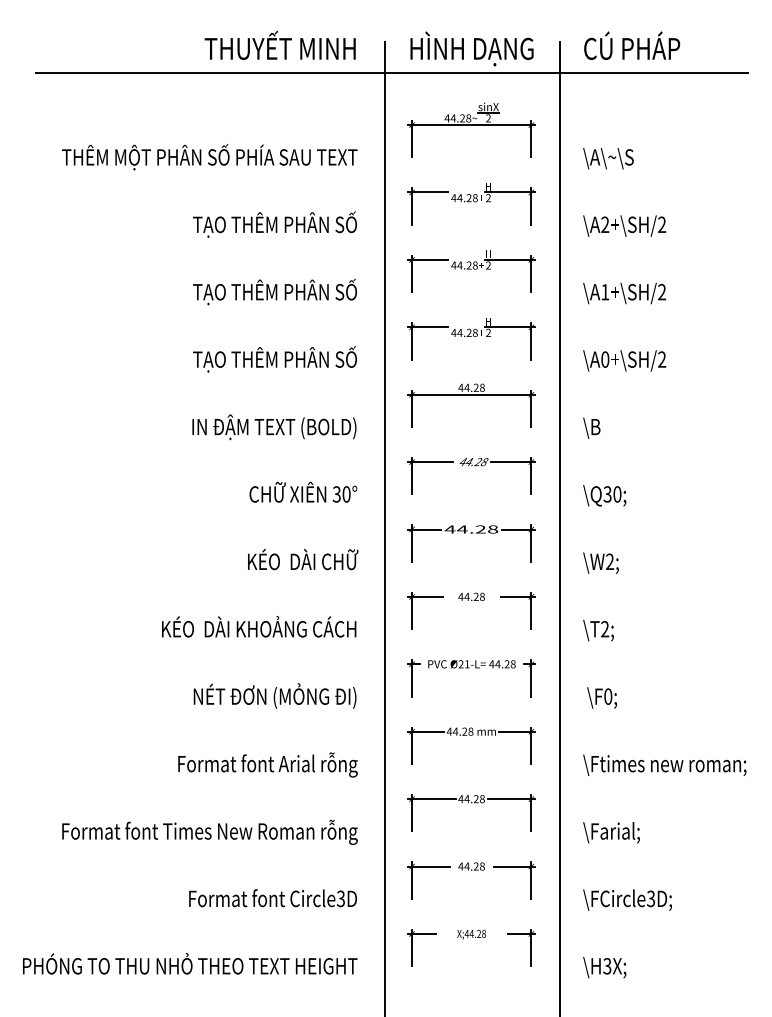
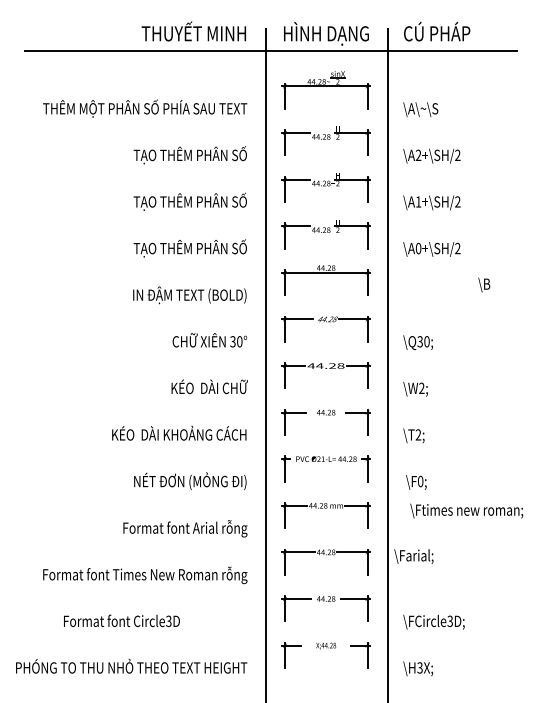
text: (592, 427) -> (484, 284), moved
text: (664, 764) -> (466, 510), moved
text: (610, 832) -> (413, 556), moved
text: (272, 897) -> (121, 620), moved

